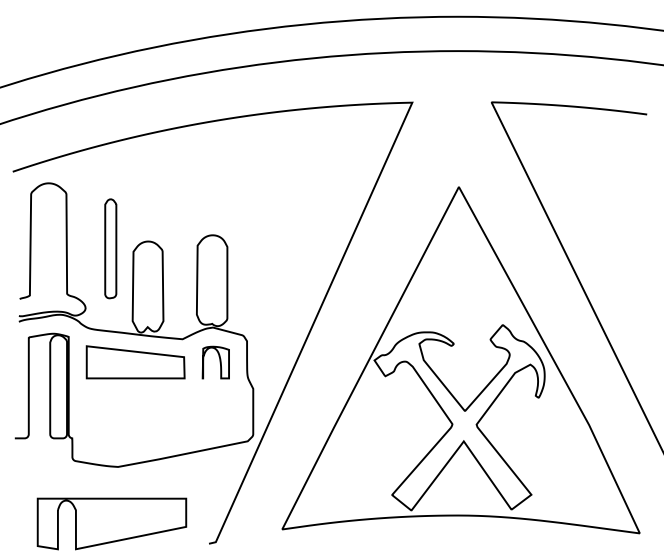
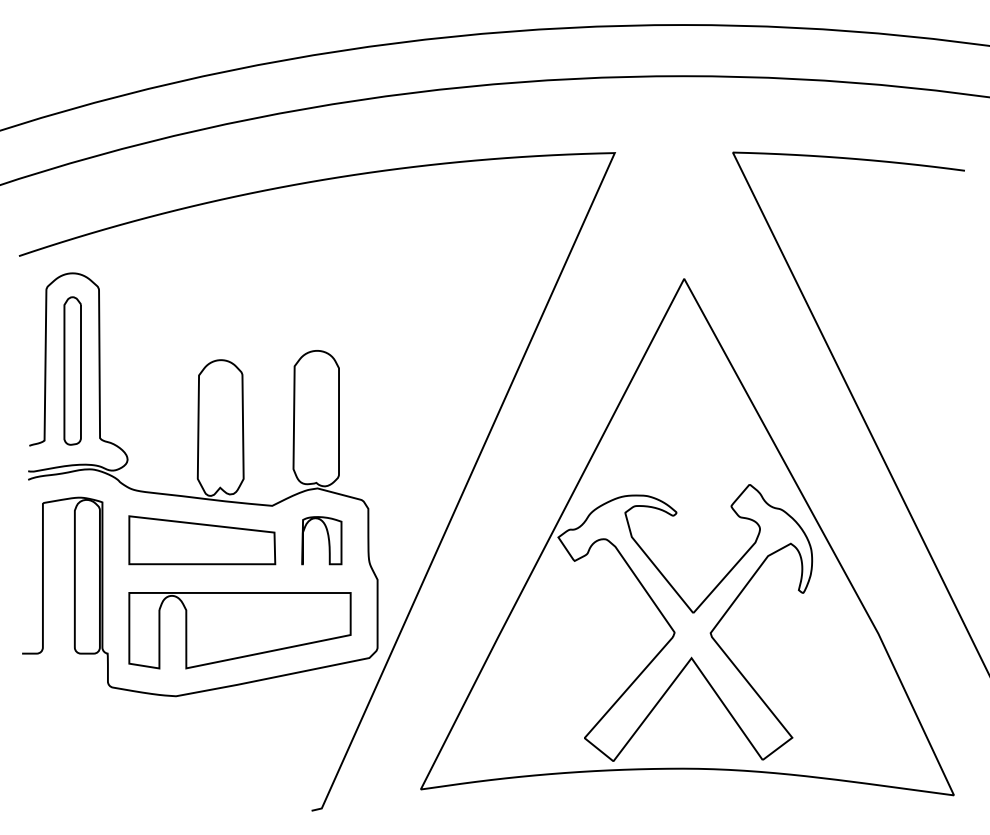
part: (110, 248) -> (72, 370), moved
part: (111, 523) -> (239, 629), moved

